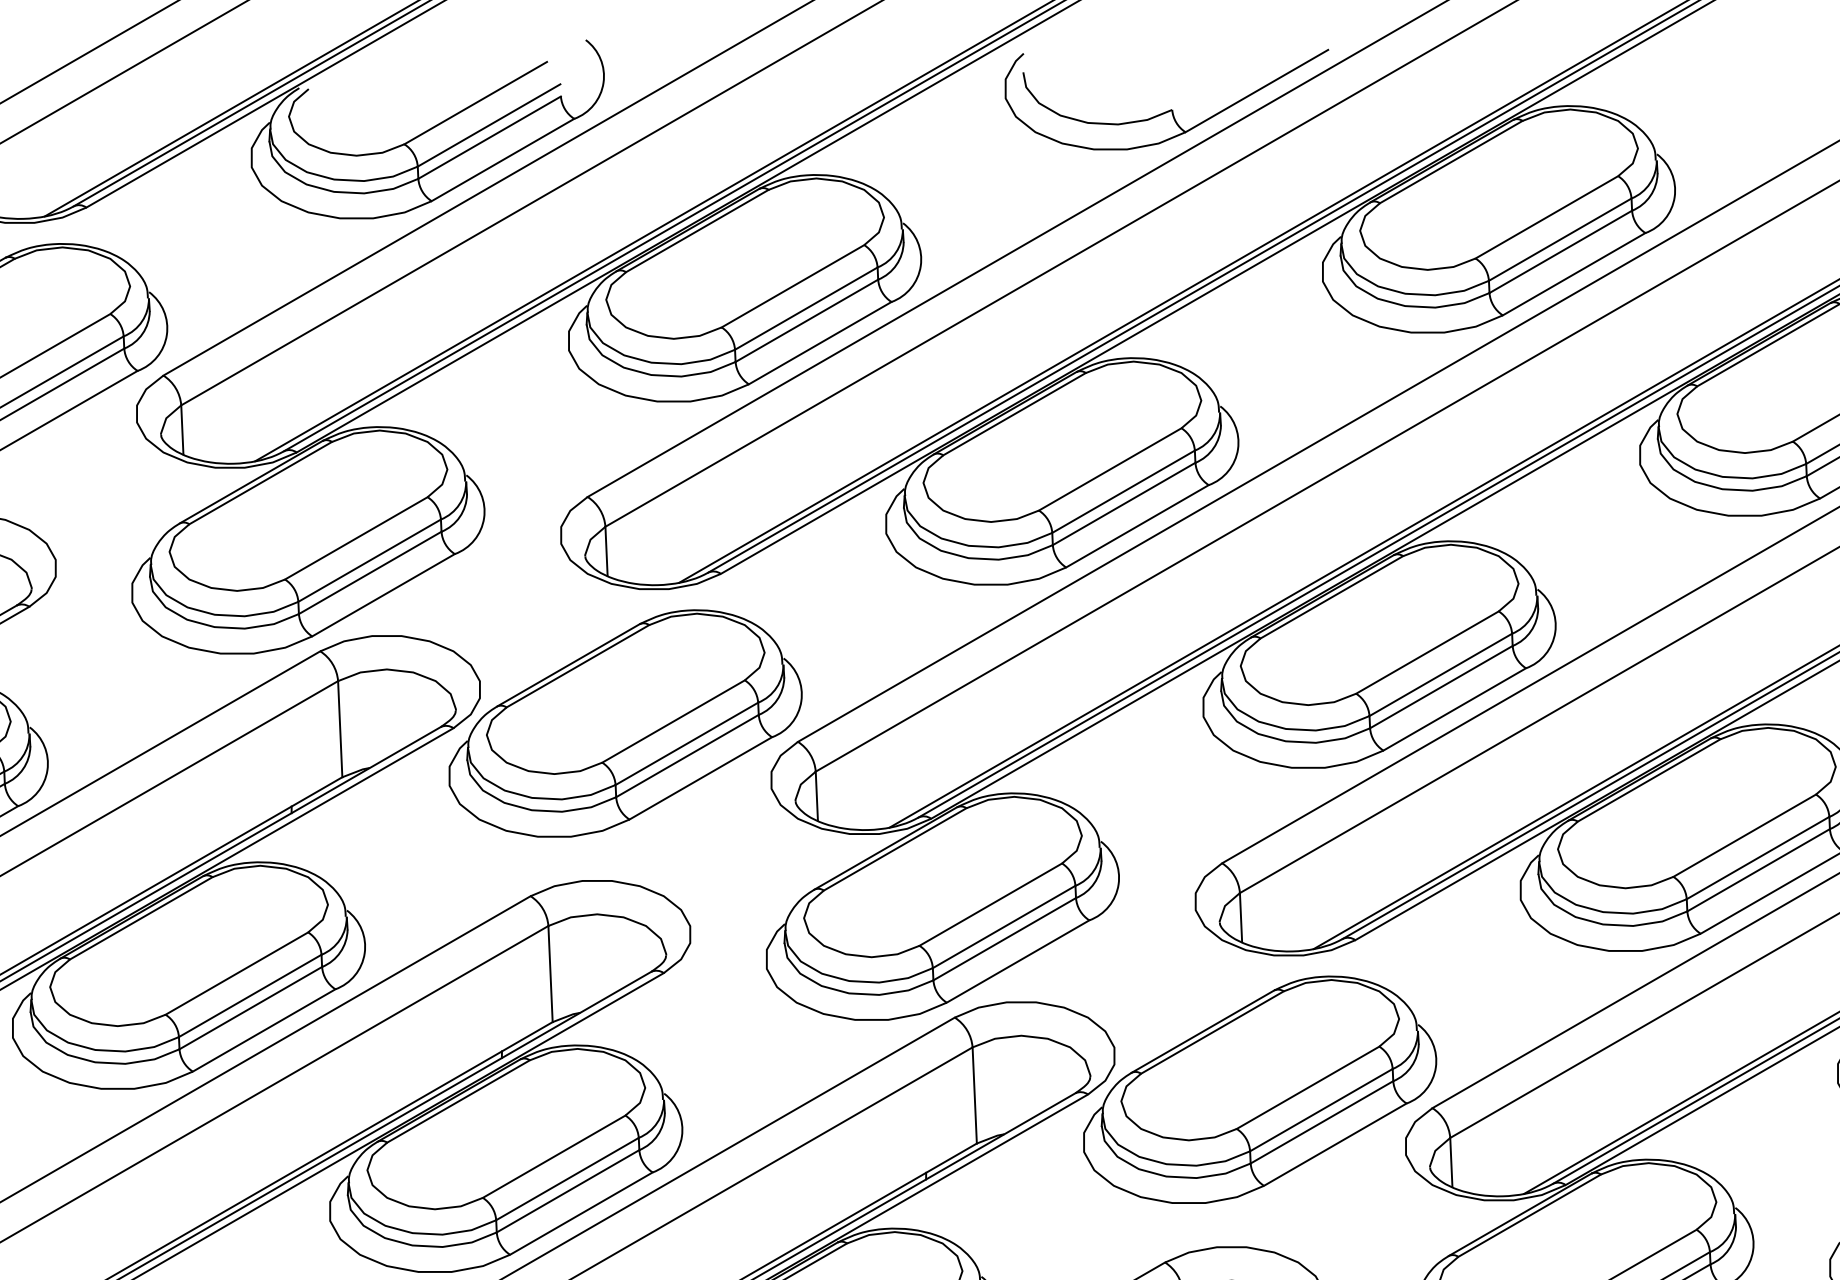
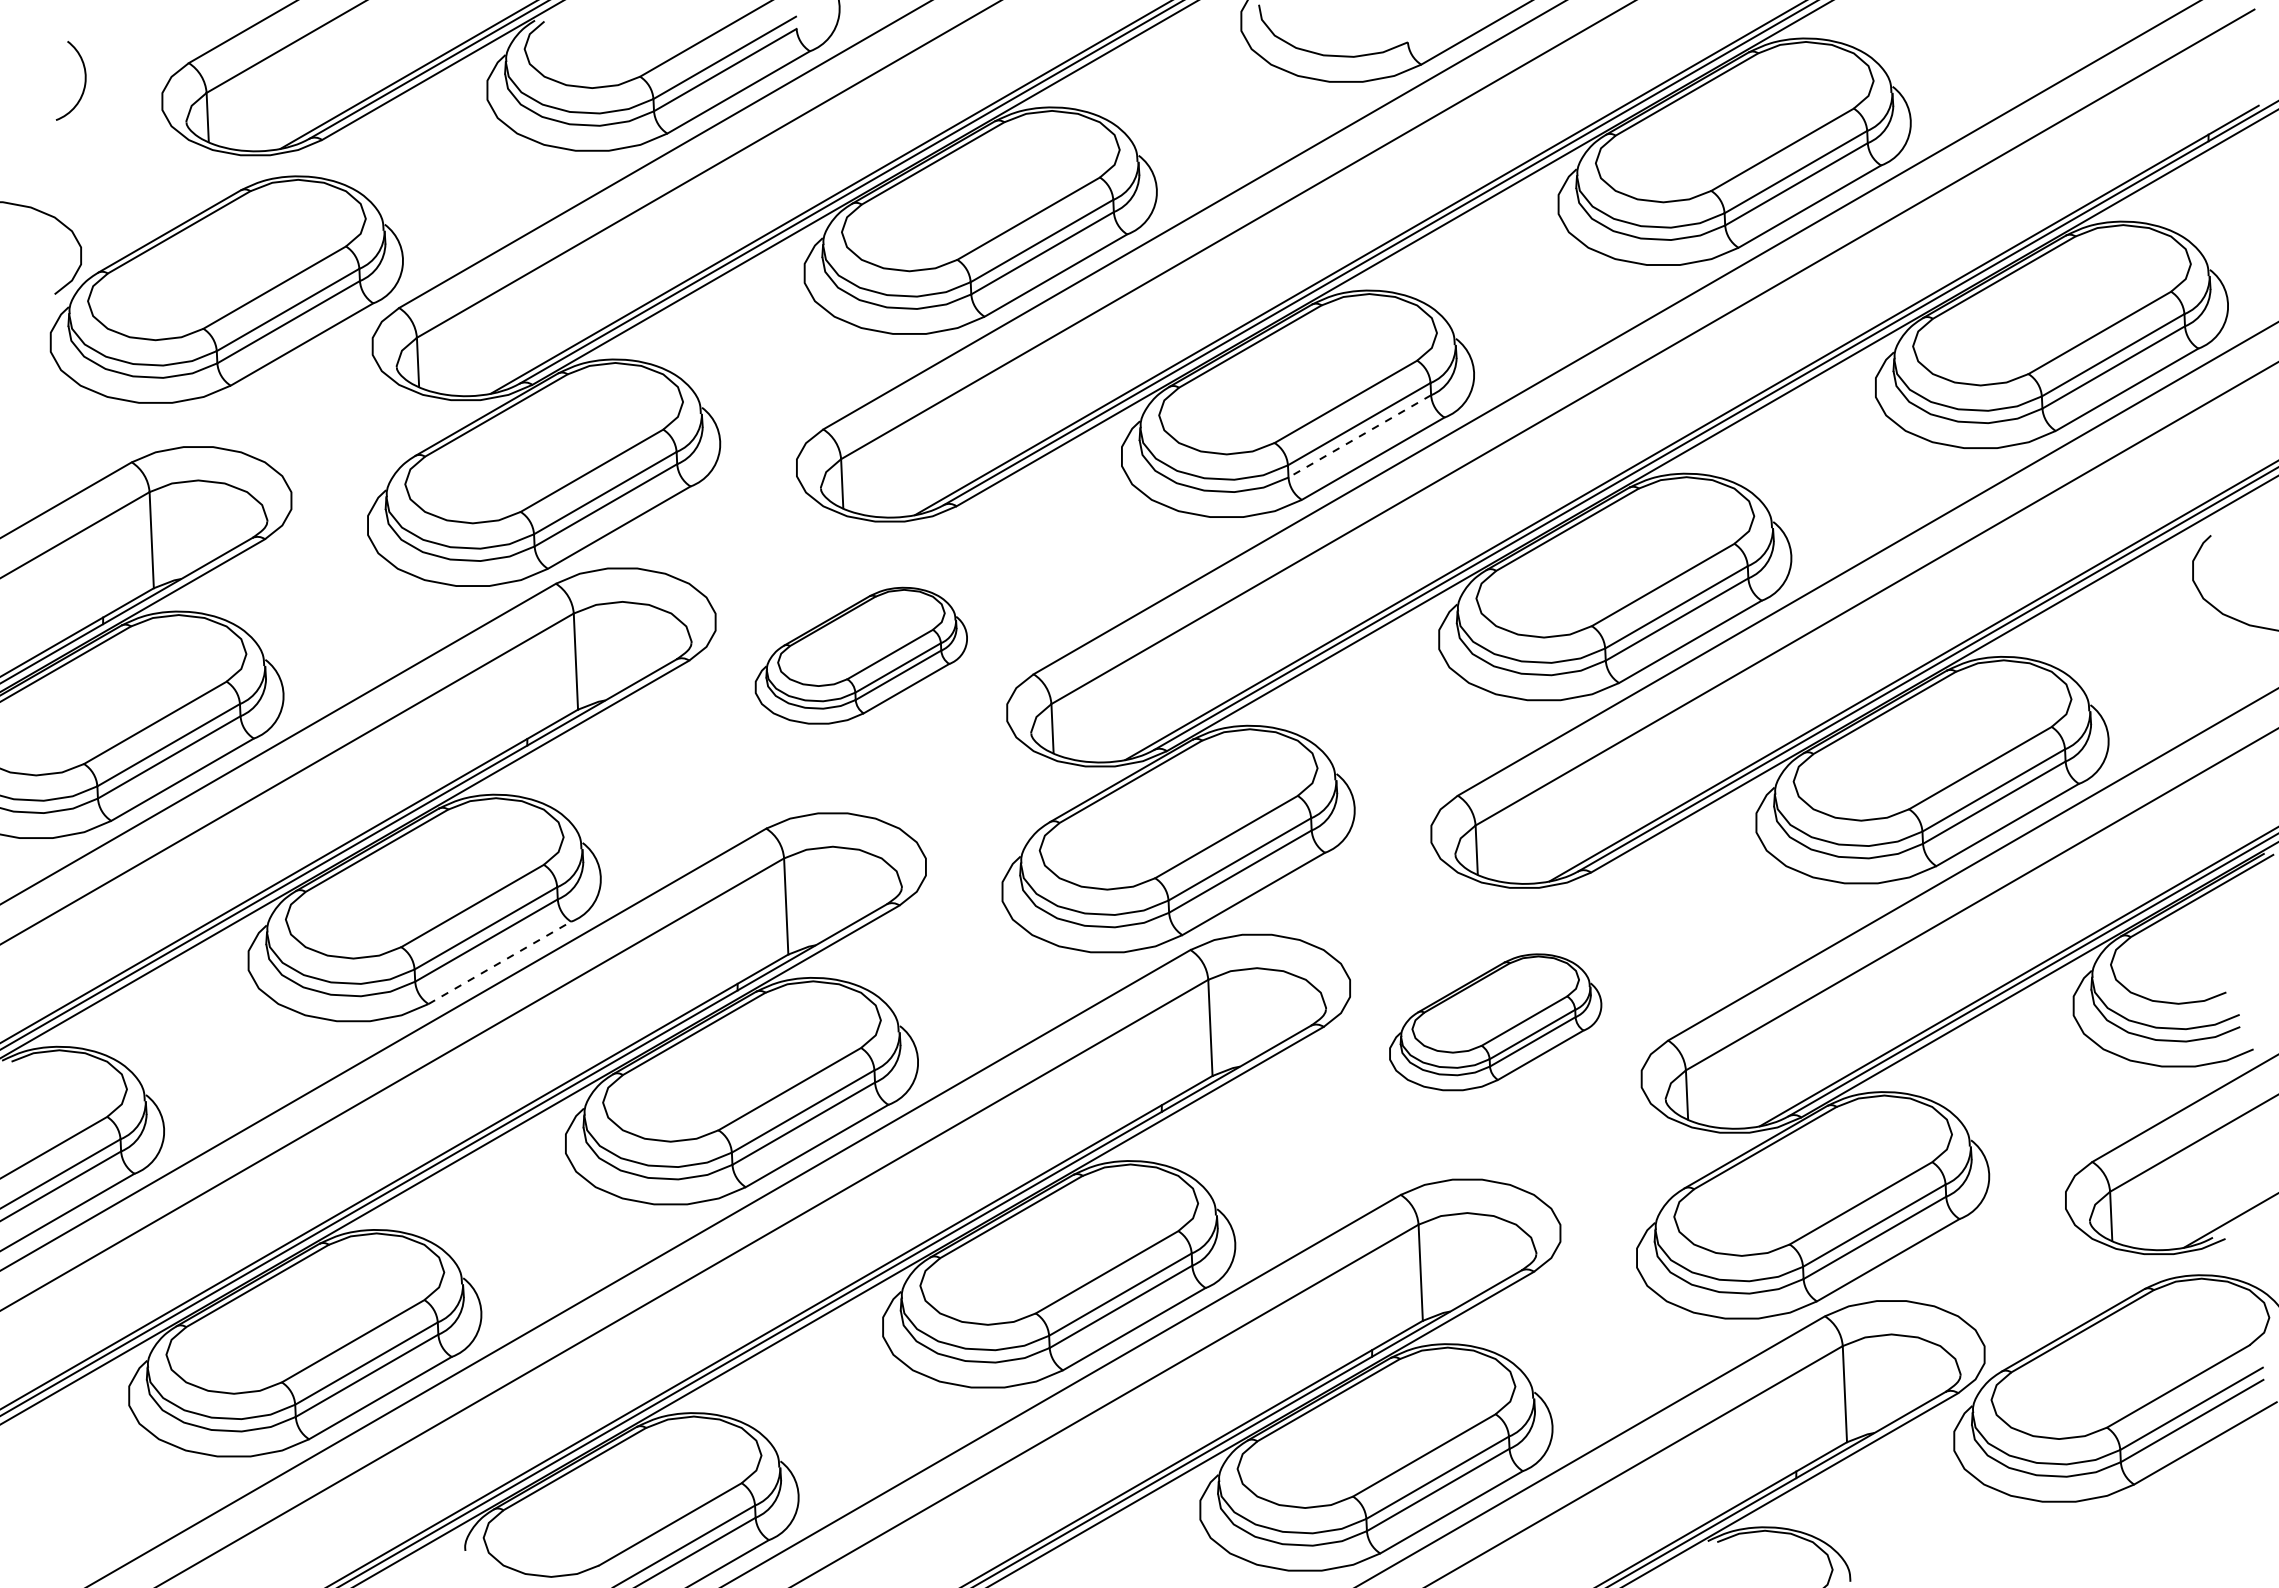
line: (1123, 504) -> (1359, 436), solid -> dashed
part: (625, 723) -> (861, 655), size x0.6
line: (264, 1030) -> (500, 962), solid -> dashed
part: (1259, 1090) -> (1495, 1022), size x0.6

